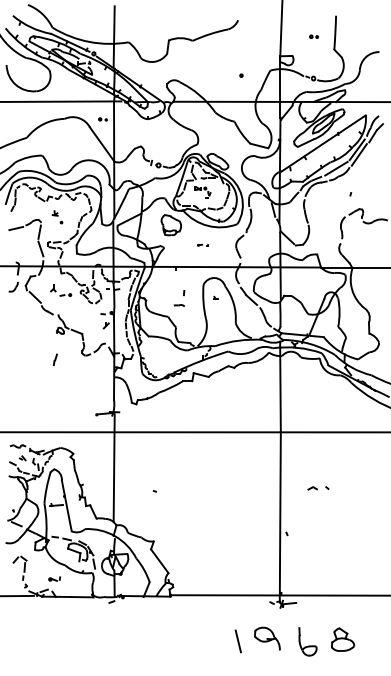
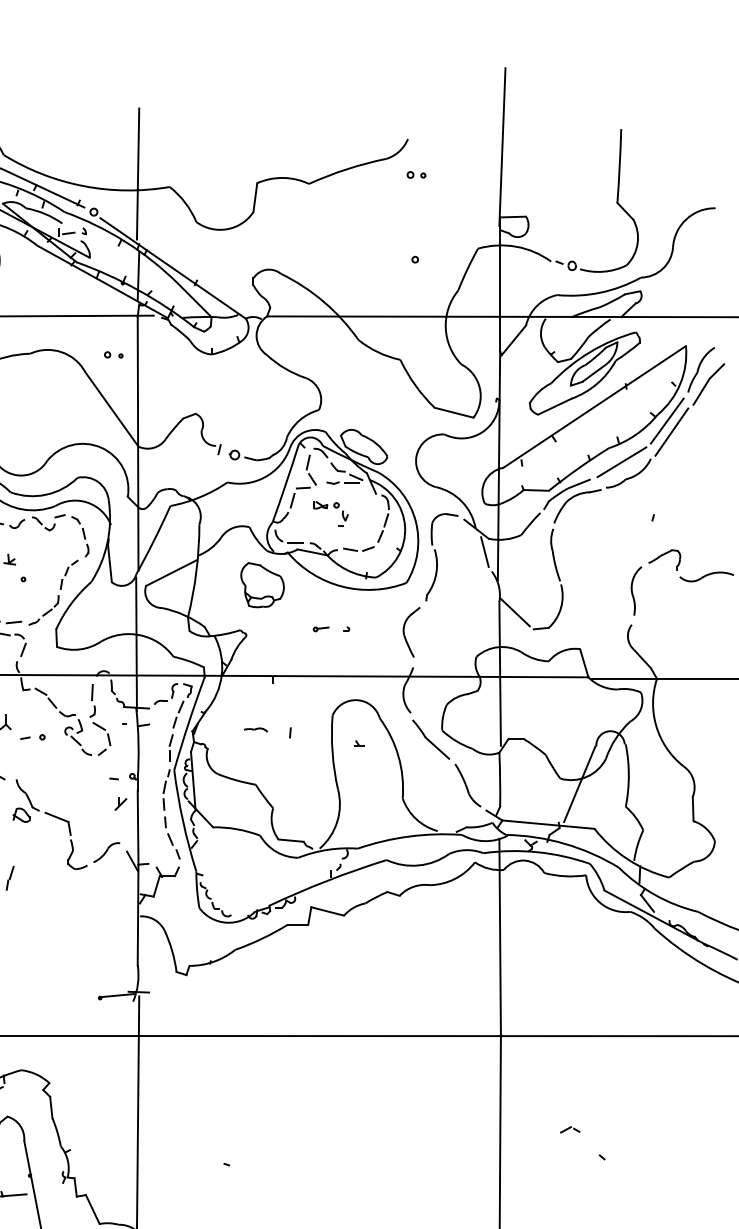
part: (313, 36) -> (415, 174), moved
part: (202, 244) -> (330, 627), size x1.6
part: (178, 305) -> (254, 729), moved
part: (312, 488) -> (569, 1130), moved

